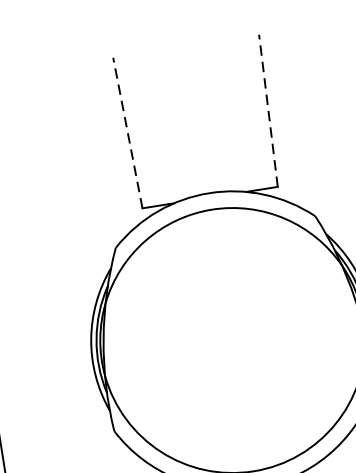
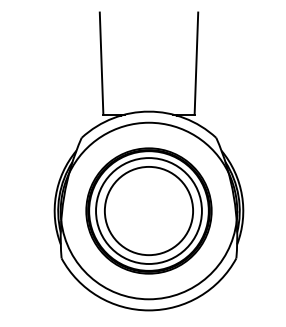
line: (268, 110) -> (196, 63), dashed -> solid
line: (127, 132) -> (101, 63), dashed -> solid
part: (231, 339) -> (148, 210), added

